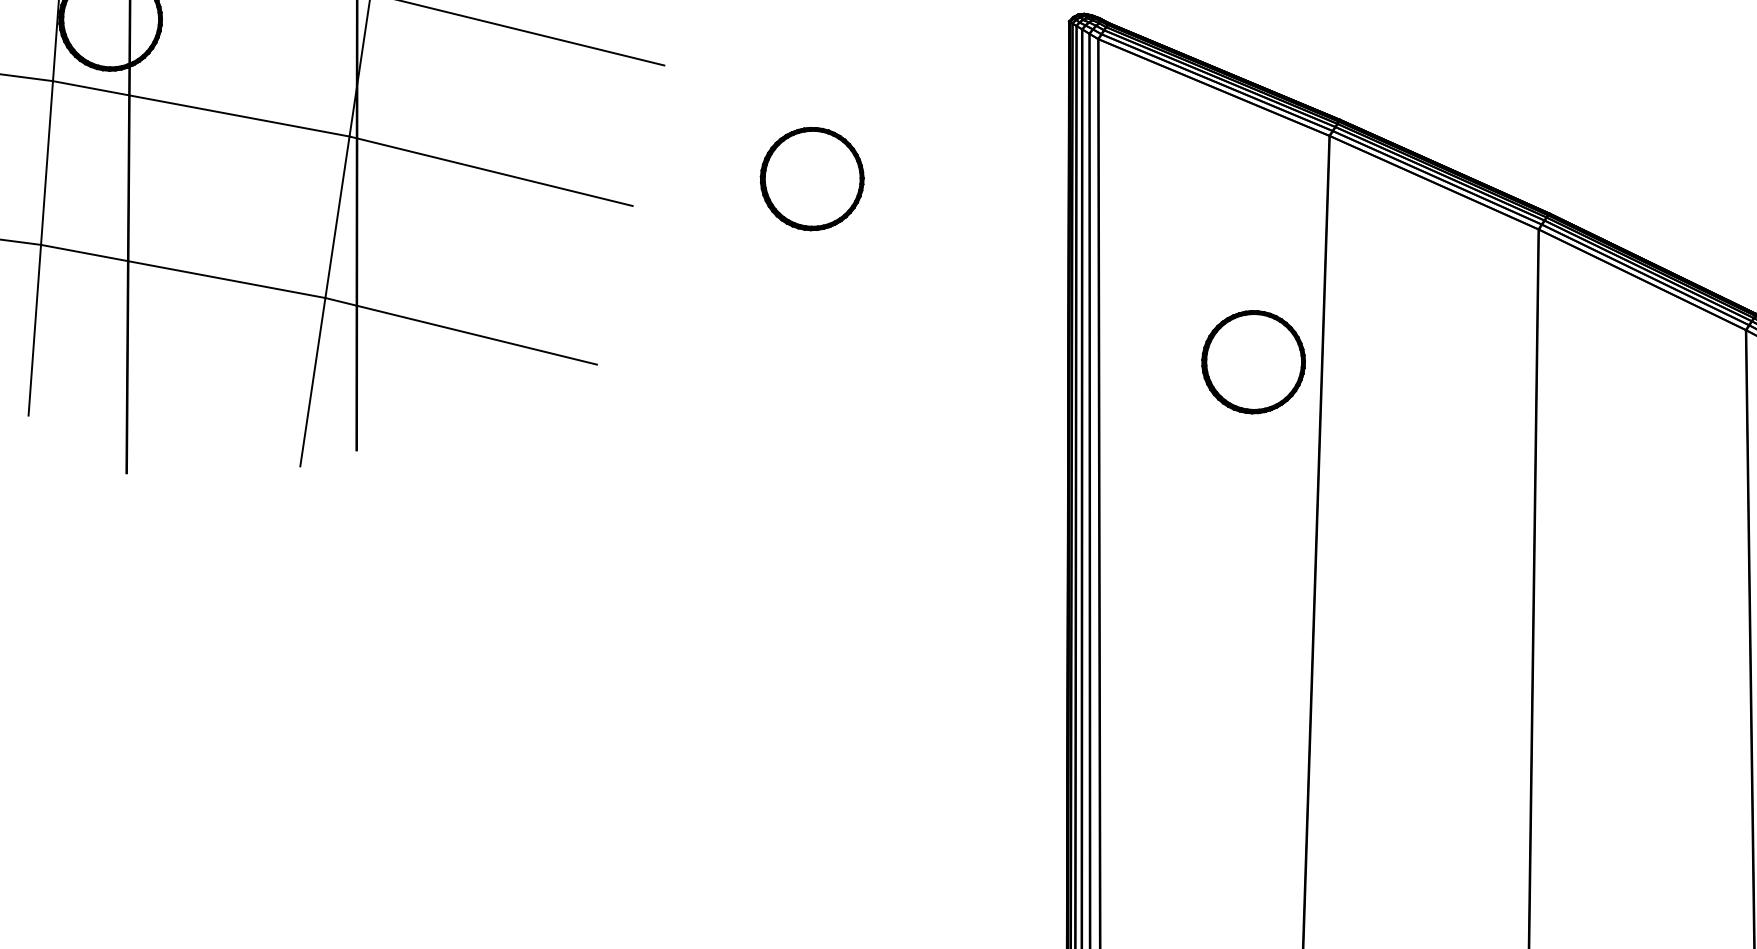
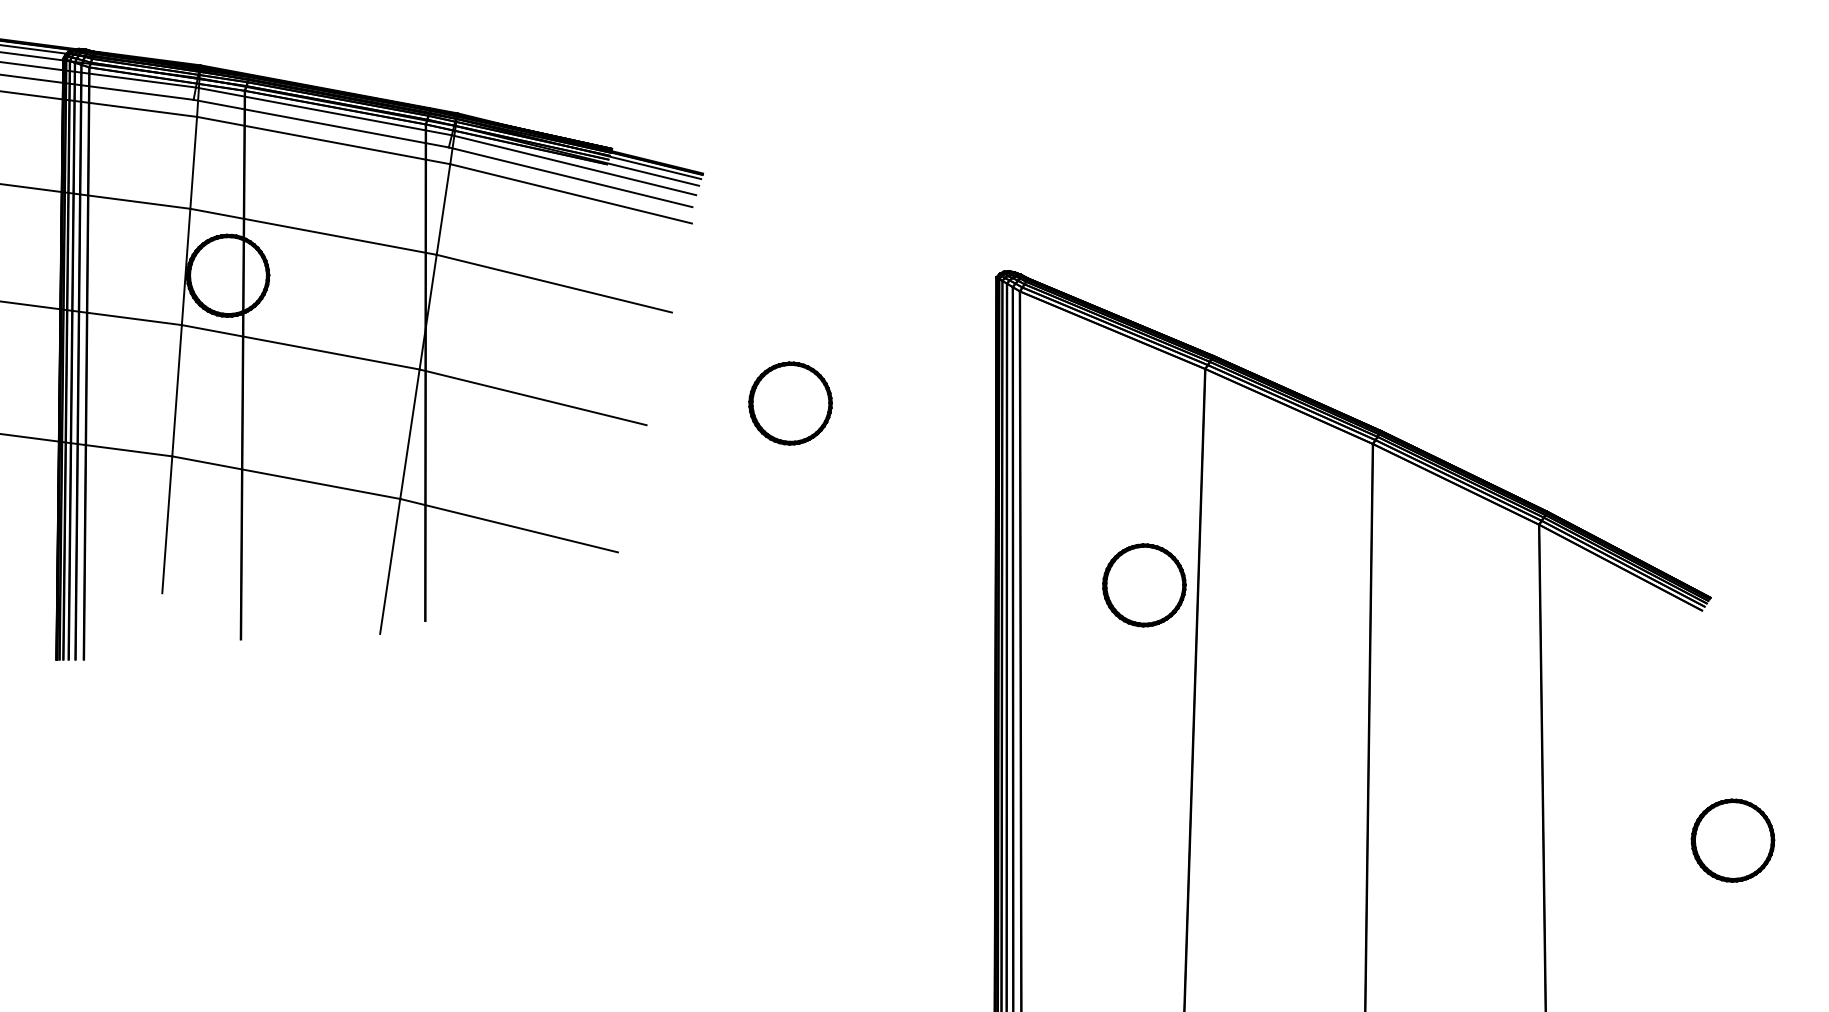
part: (1253, 362) -> (1144, 585), moved

